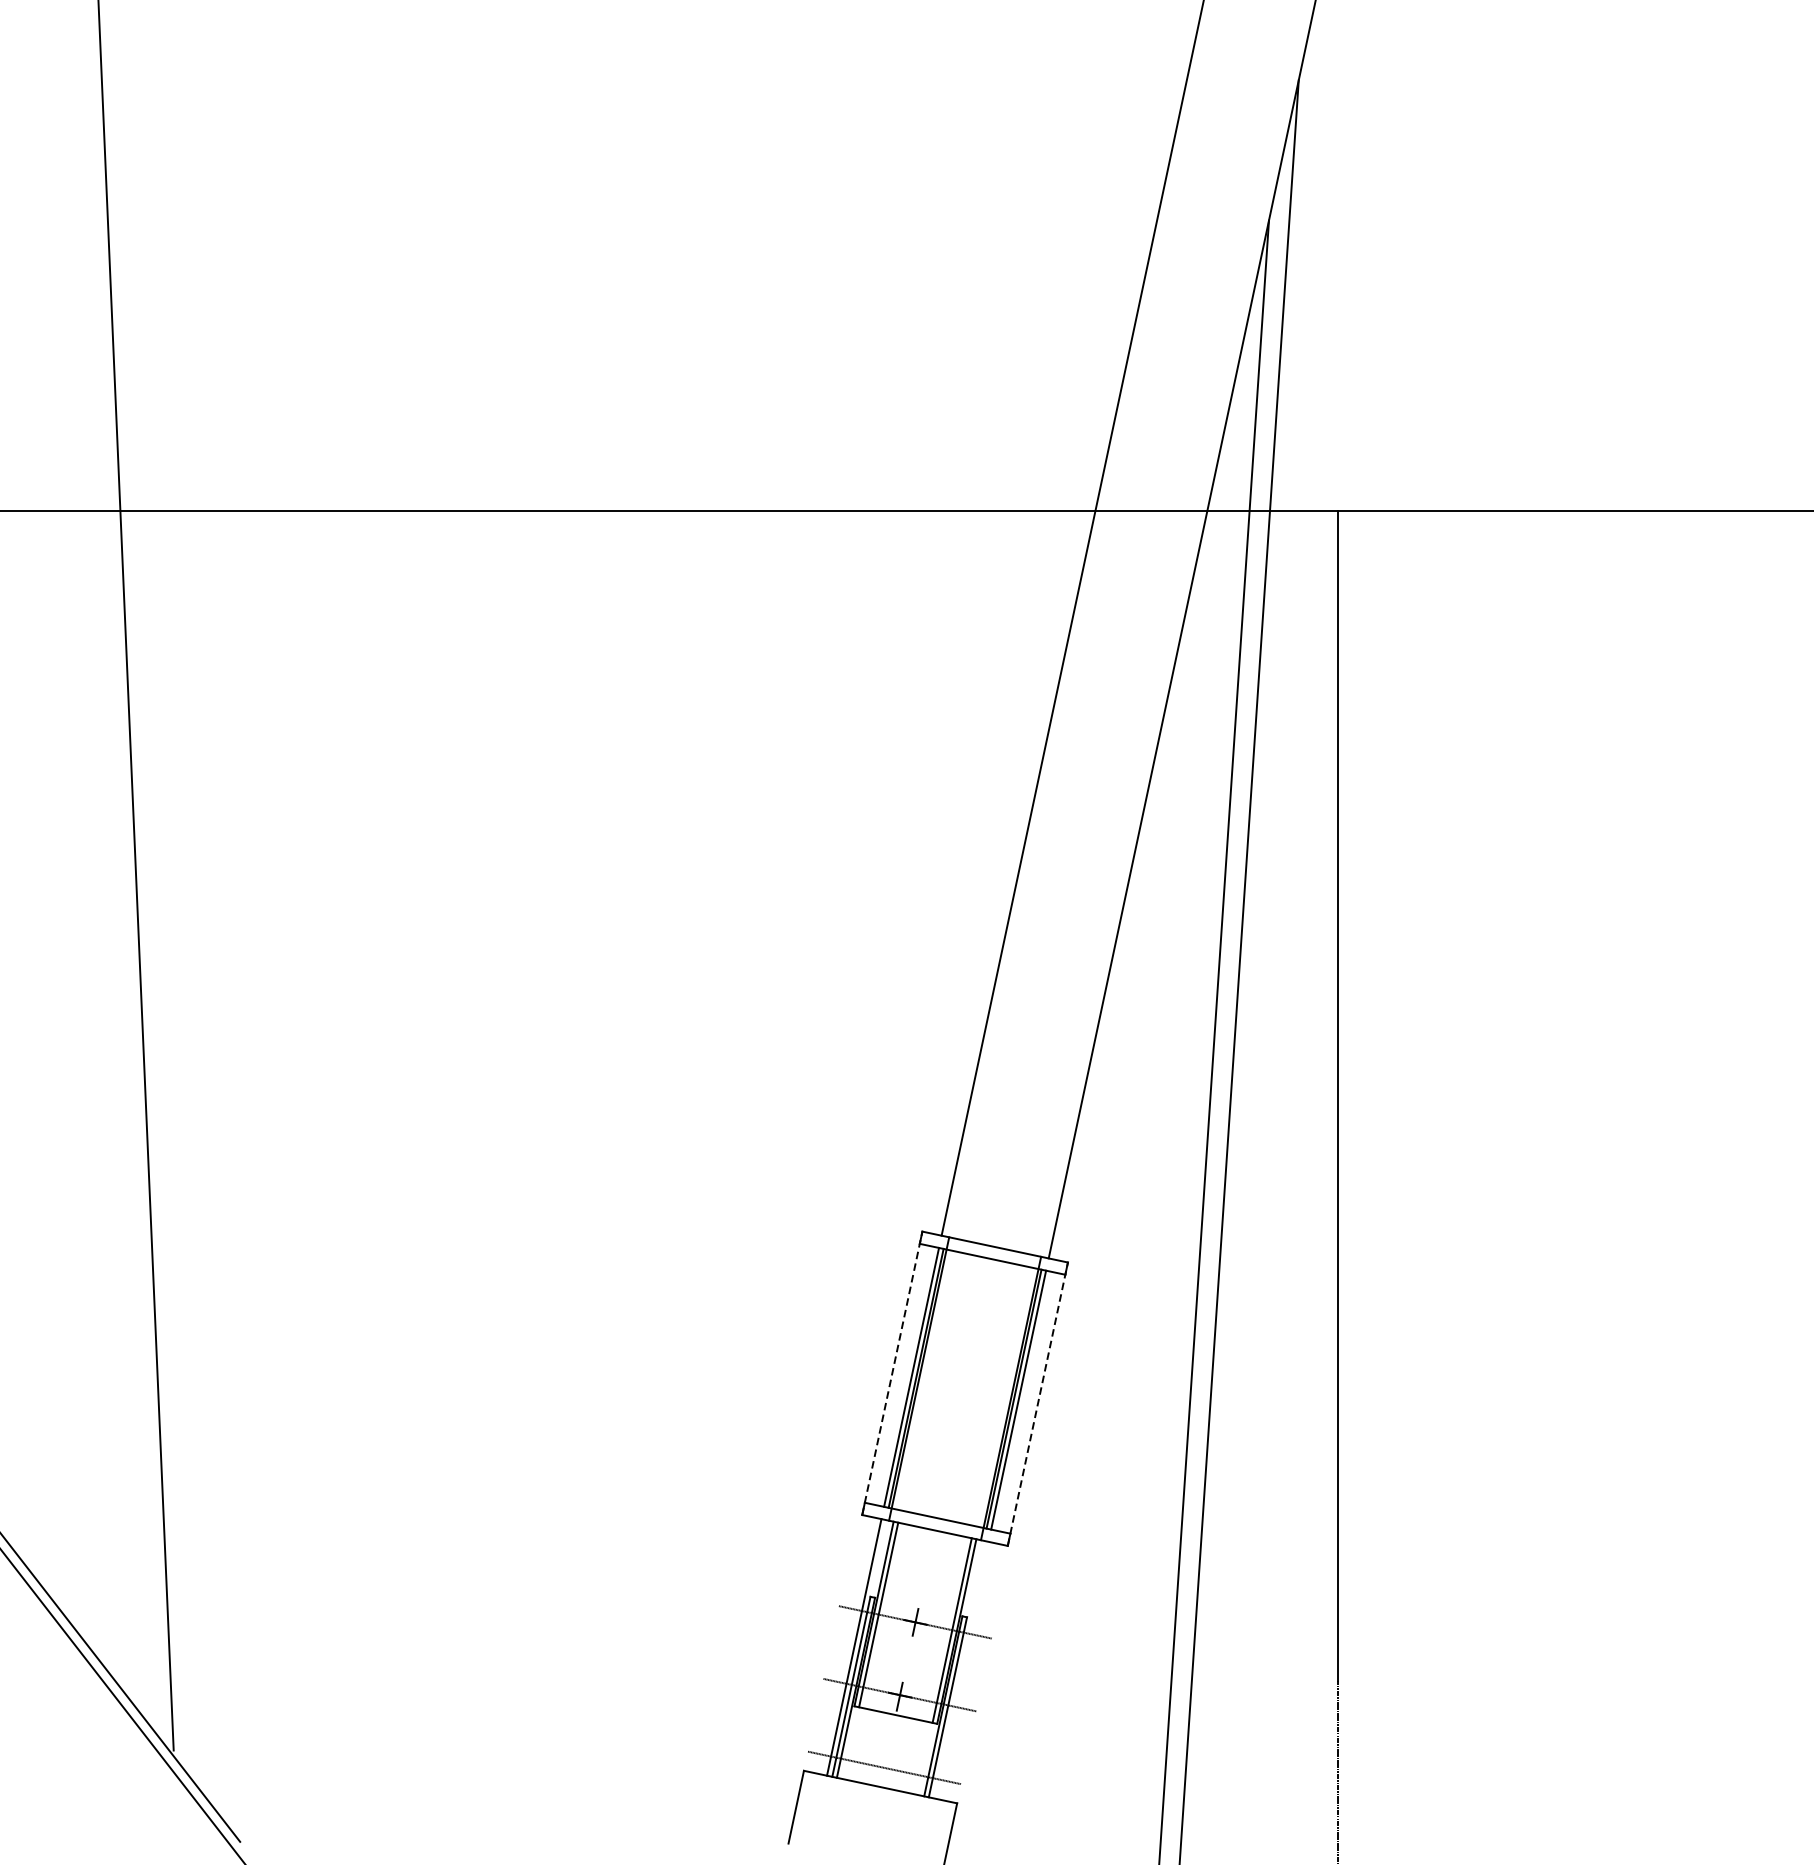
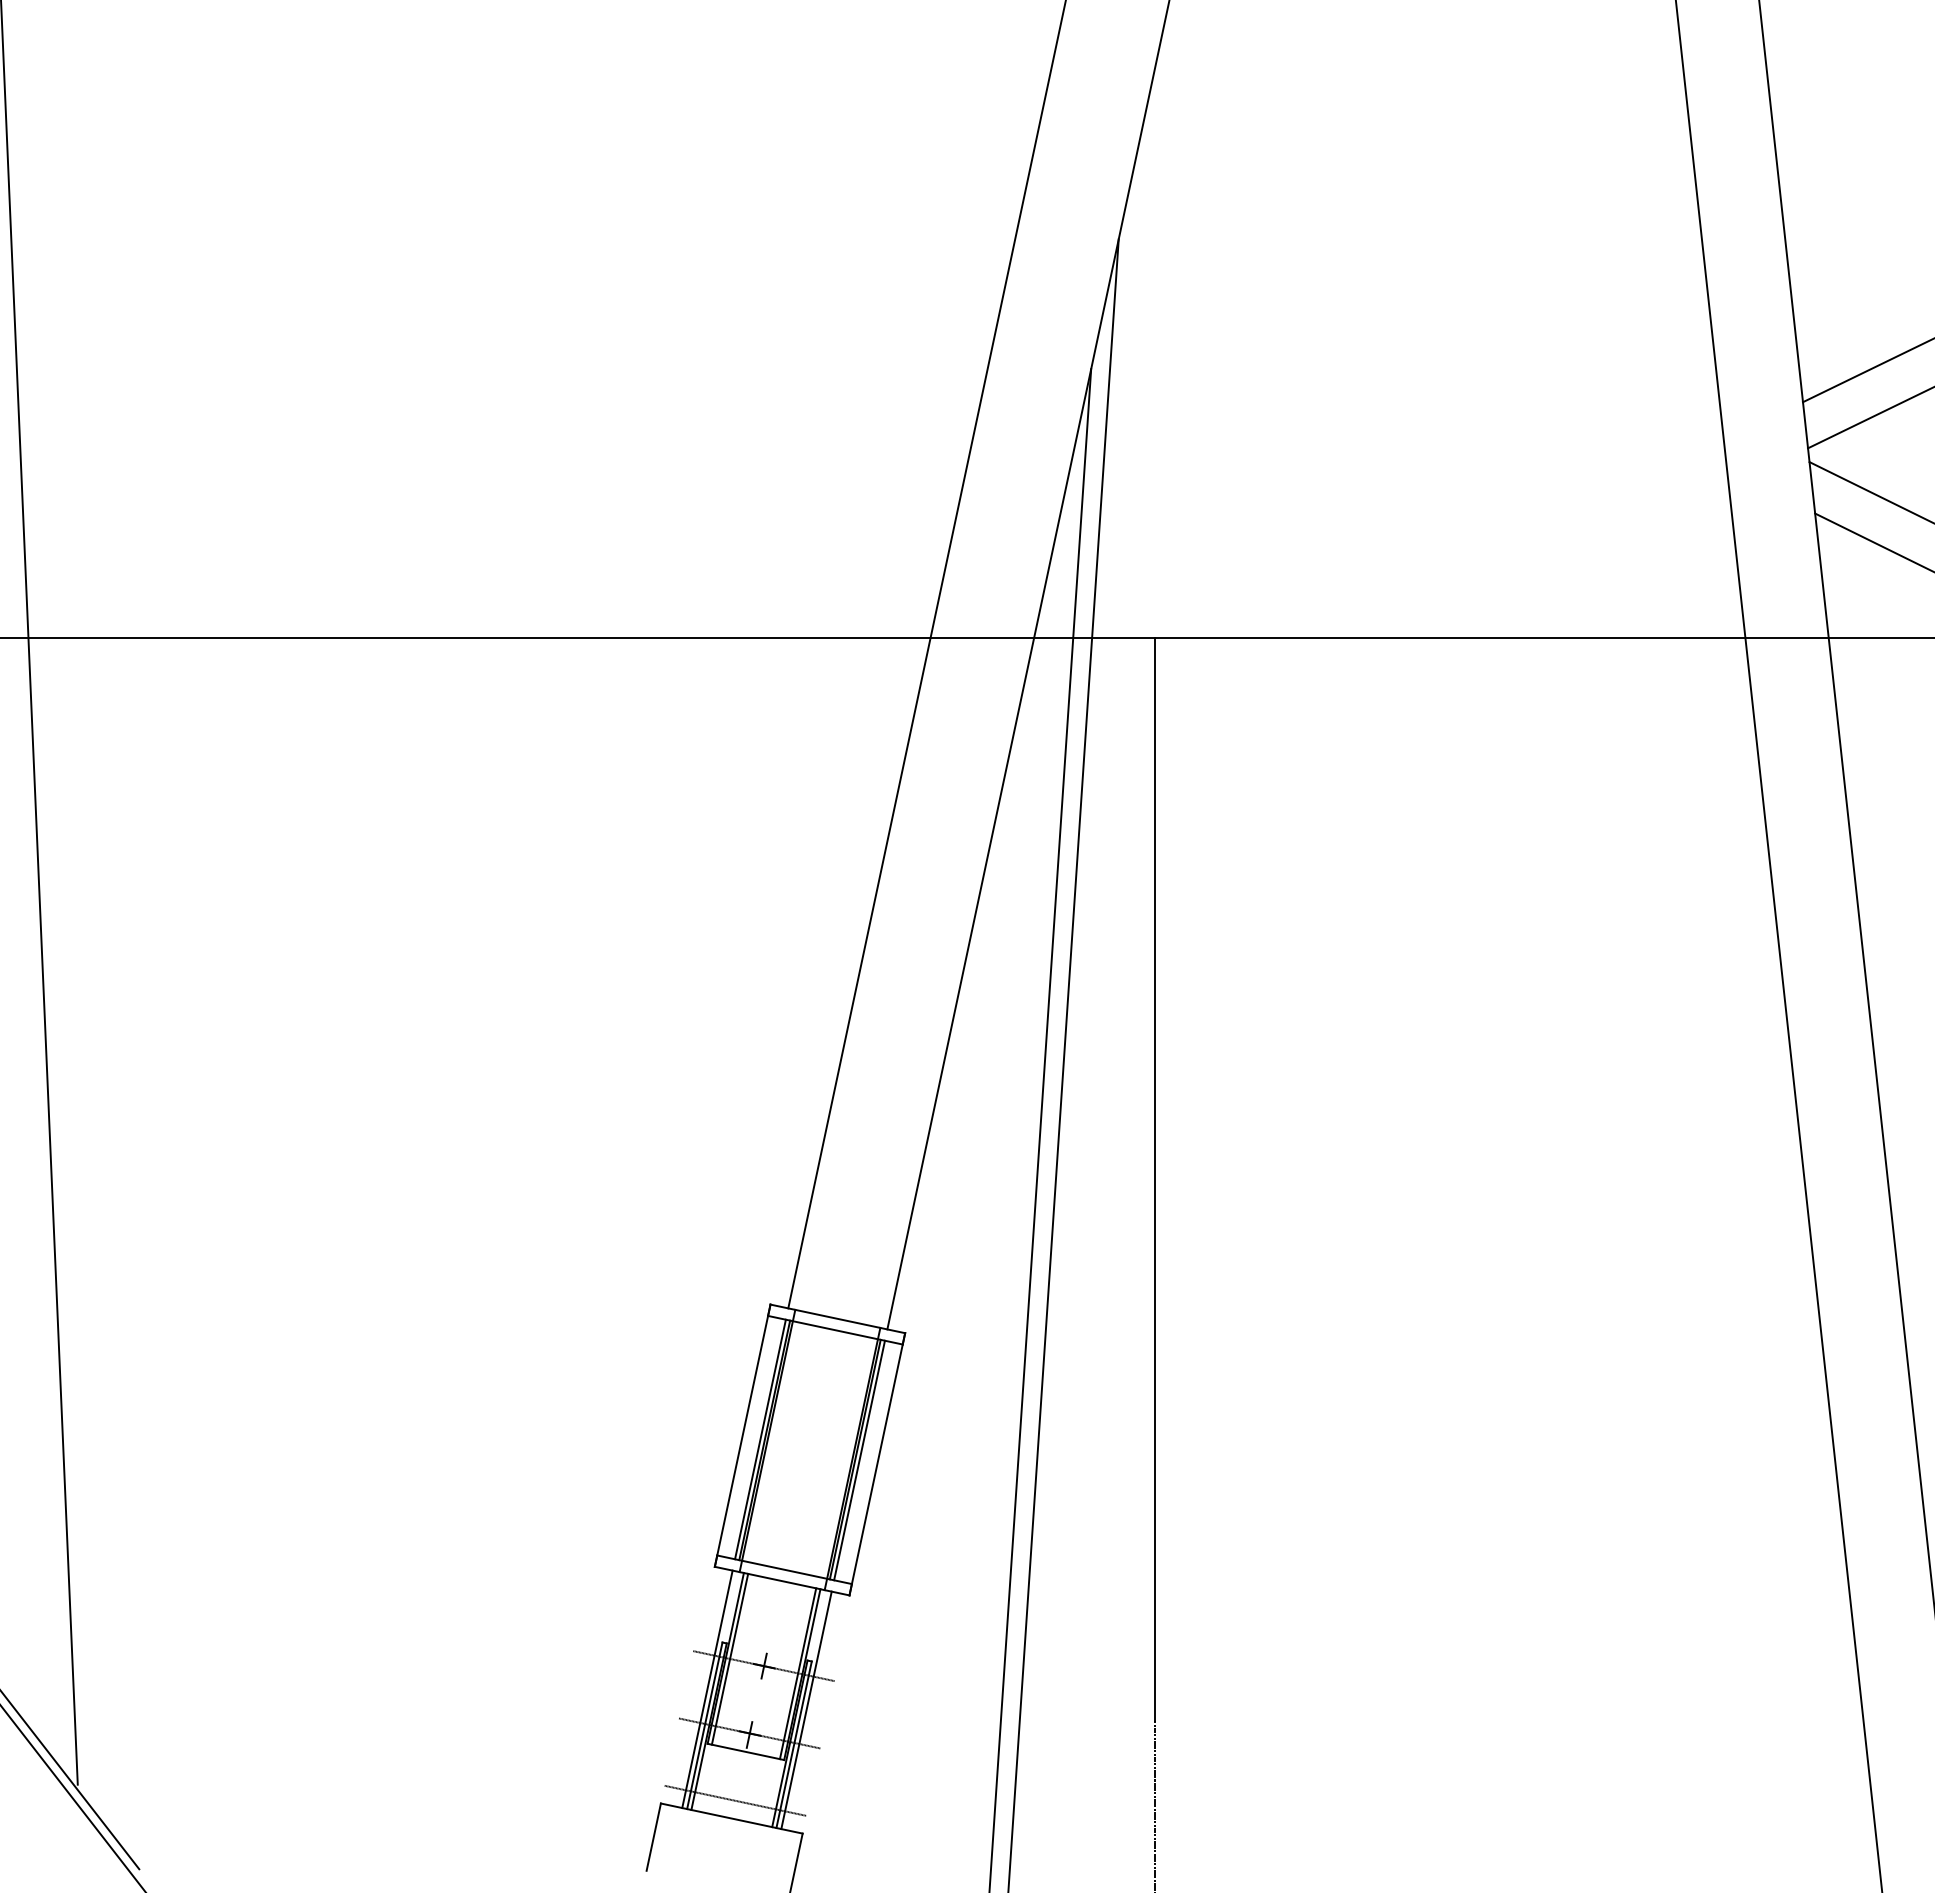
line: (892, 1373) -> (742, 1435), dashed -> solid
line: (1038, 1403) -> (877, 1463), dashed -> solid
line: (961, 1670) -> (806, 1710), added

